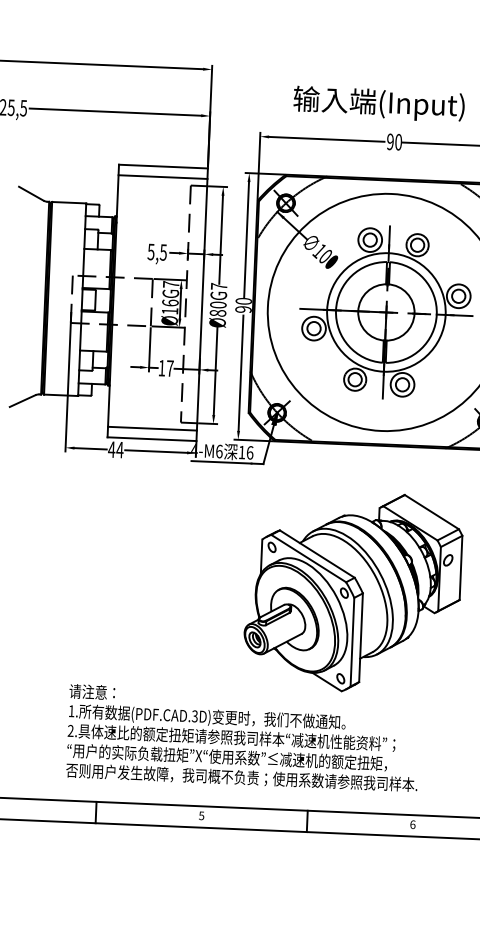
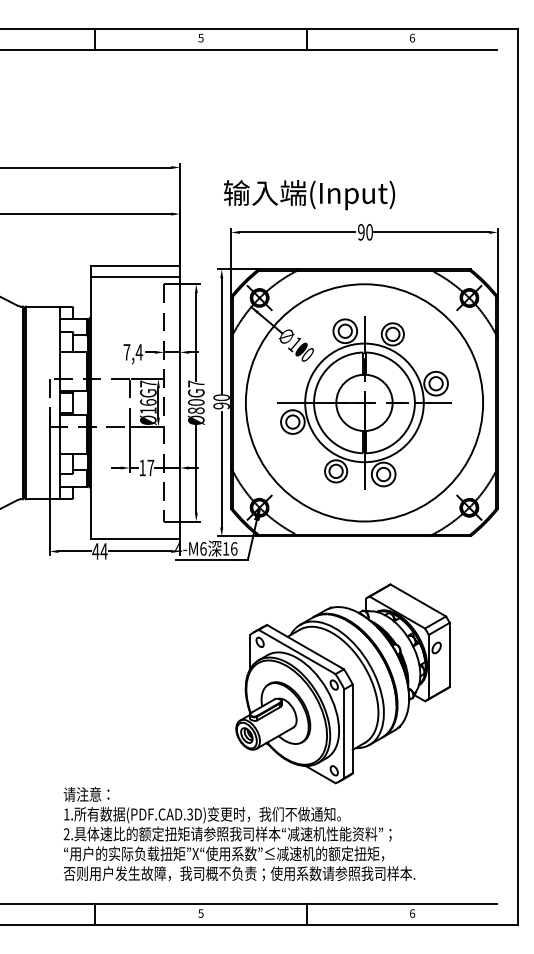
text: (379, 104) -> (309, 195), moved
text: (156, 252) -> (132, 352), 5,5 -> 7,4
line: (152, 428) -> (135, 528), removed

